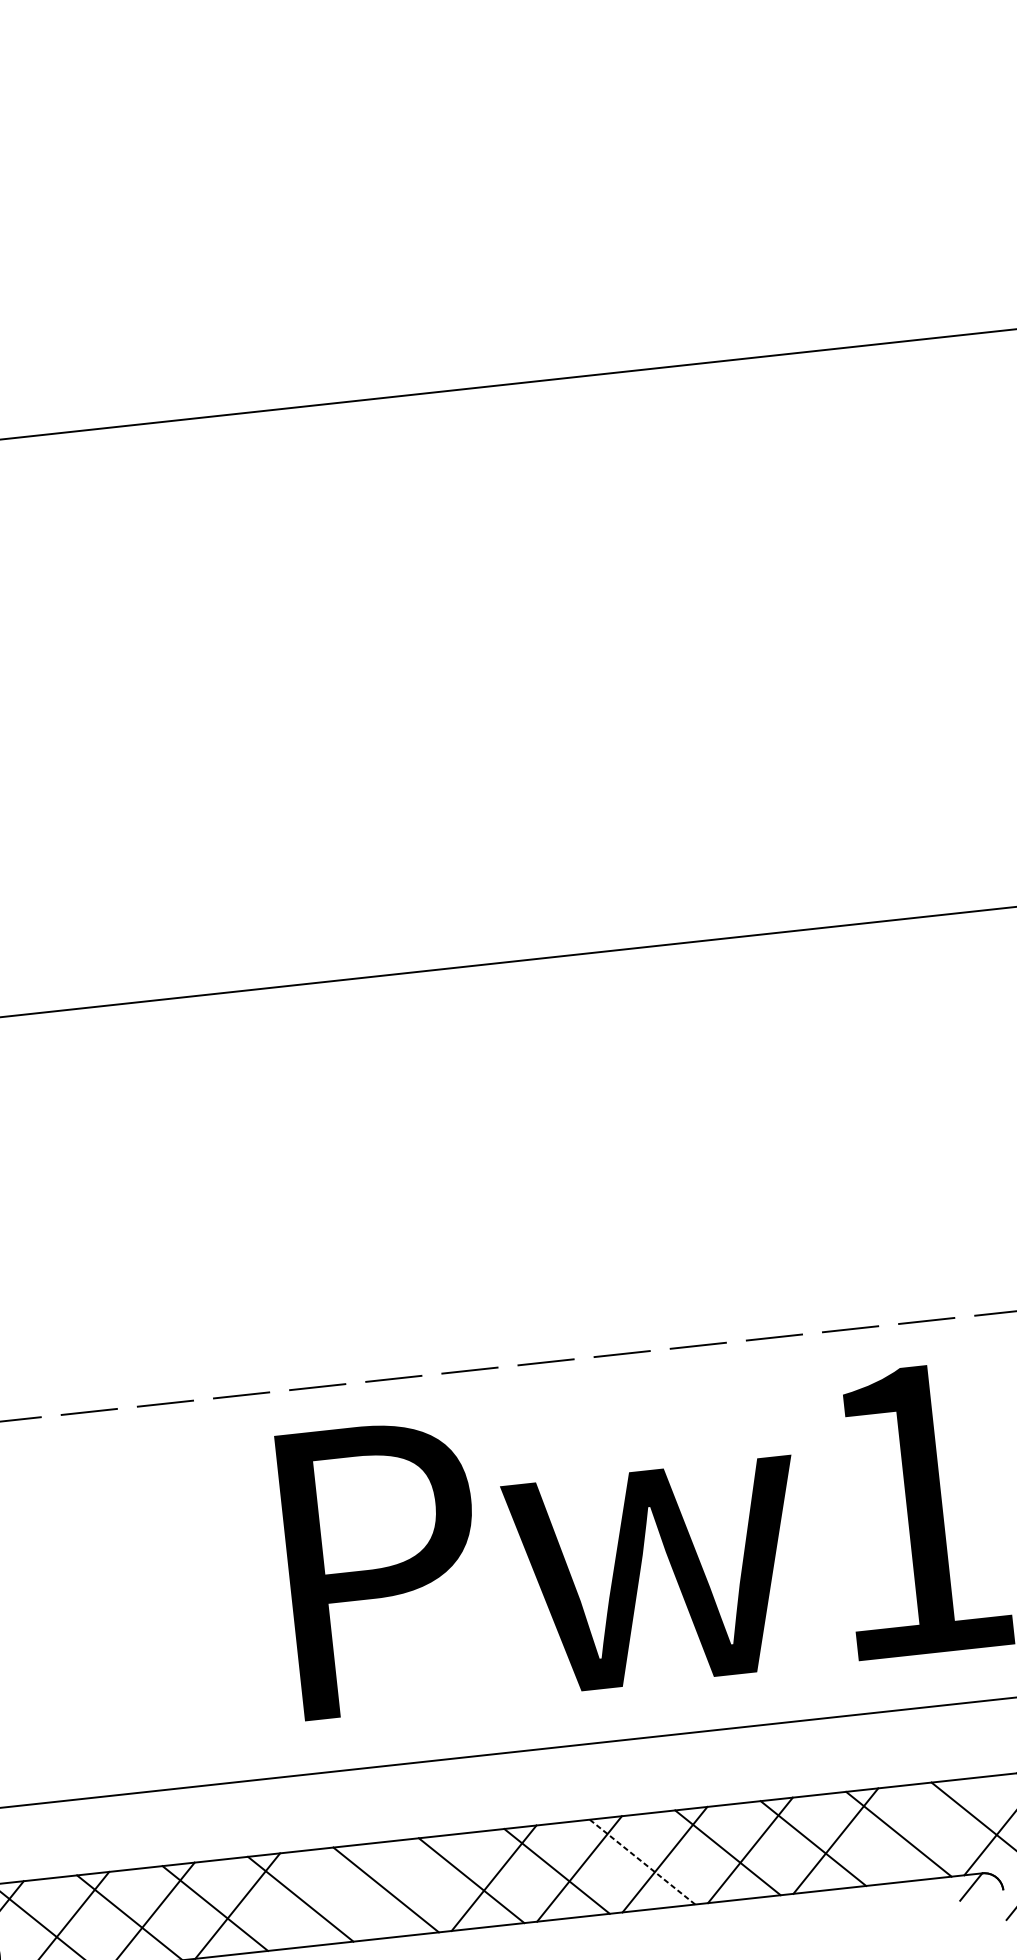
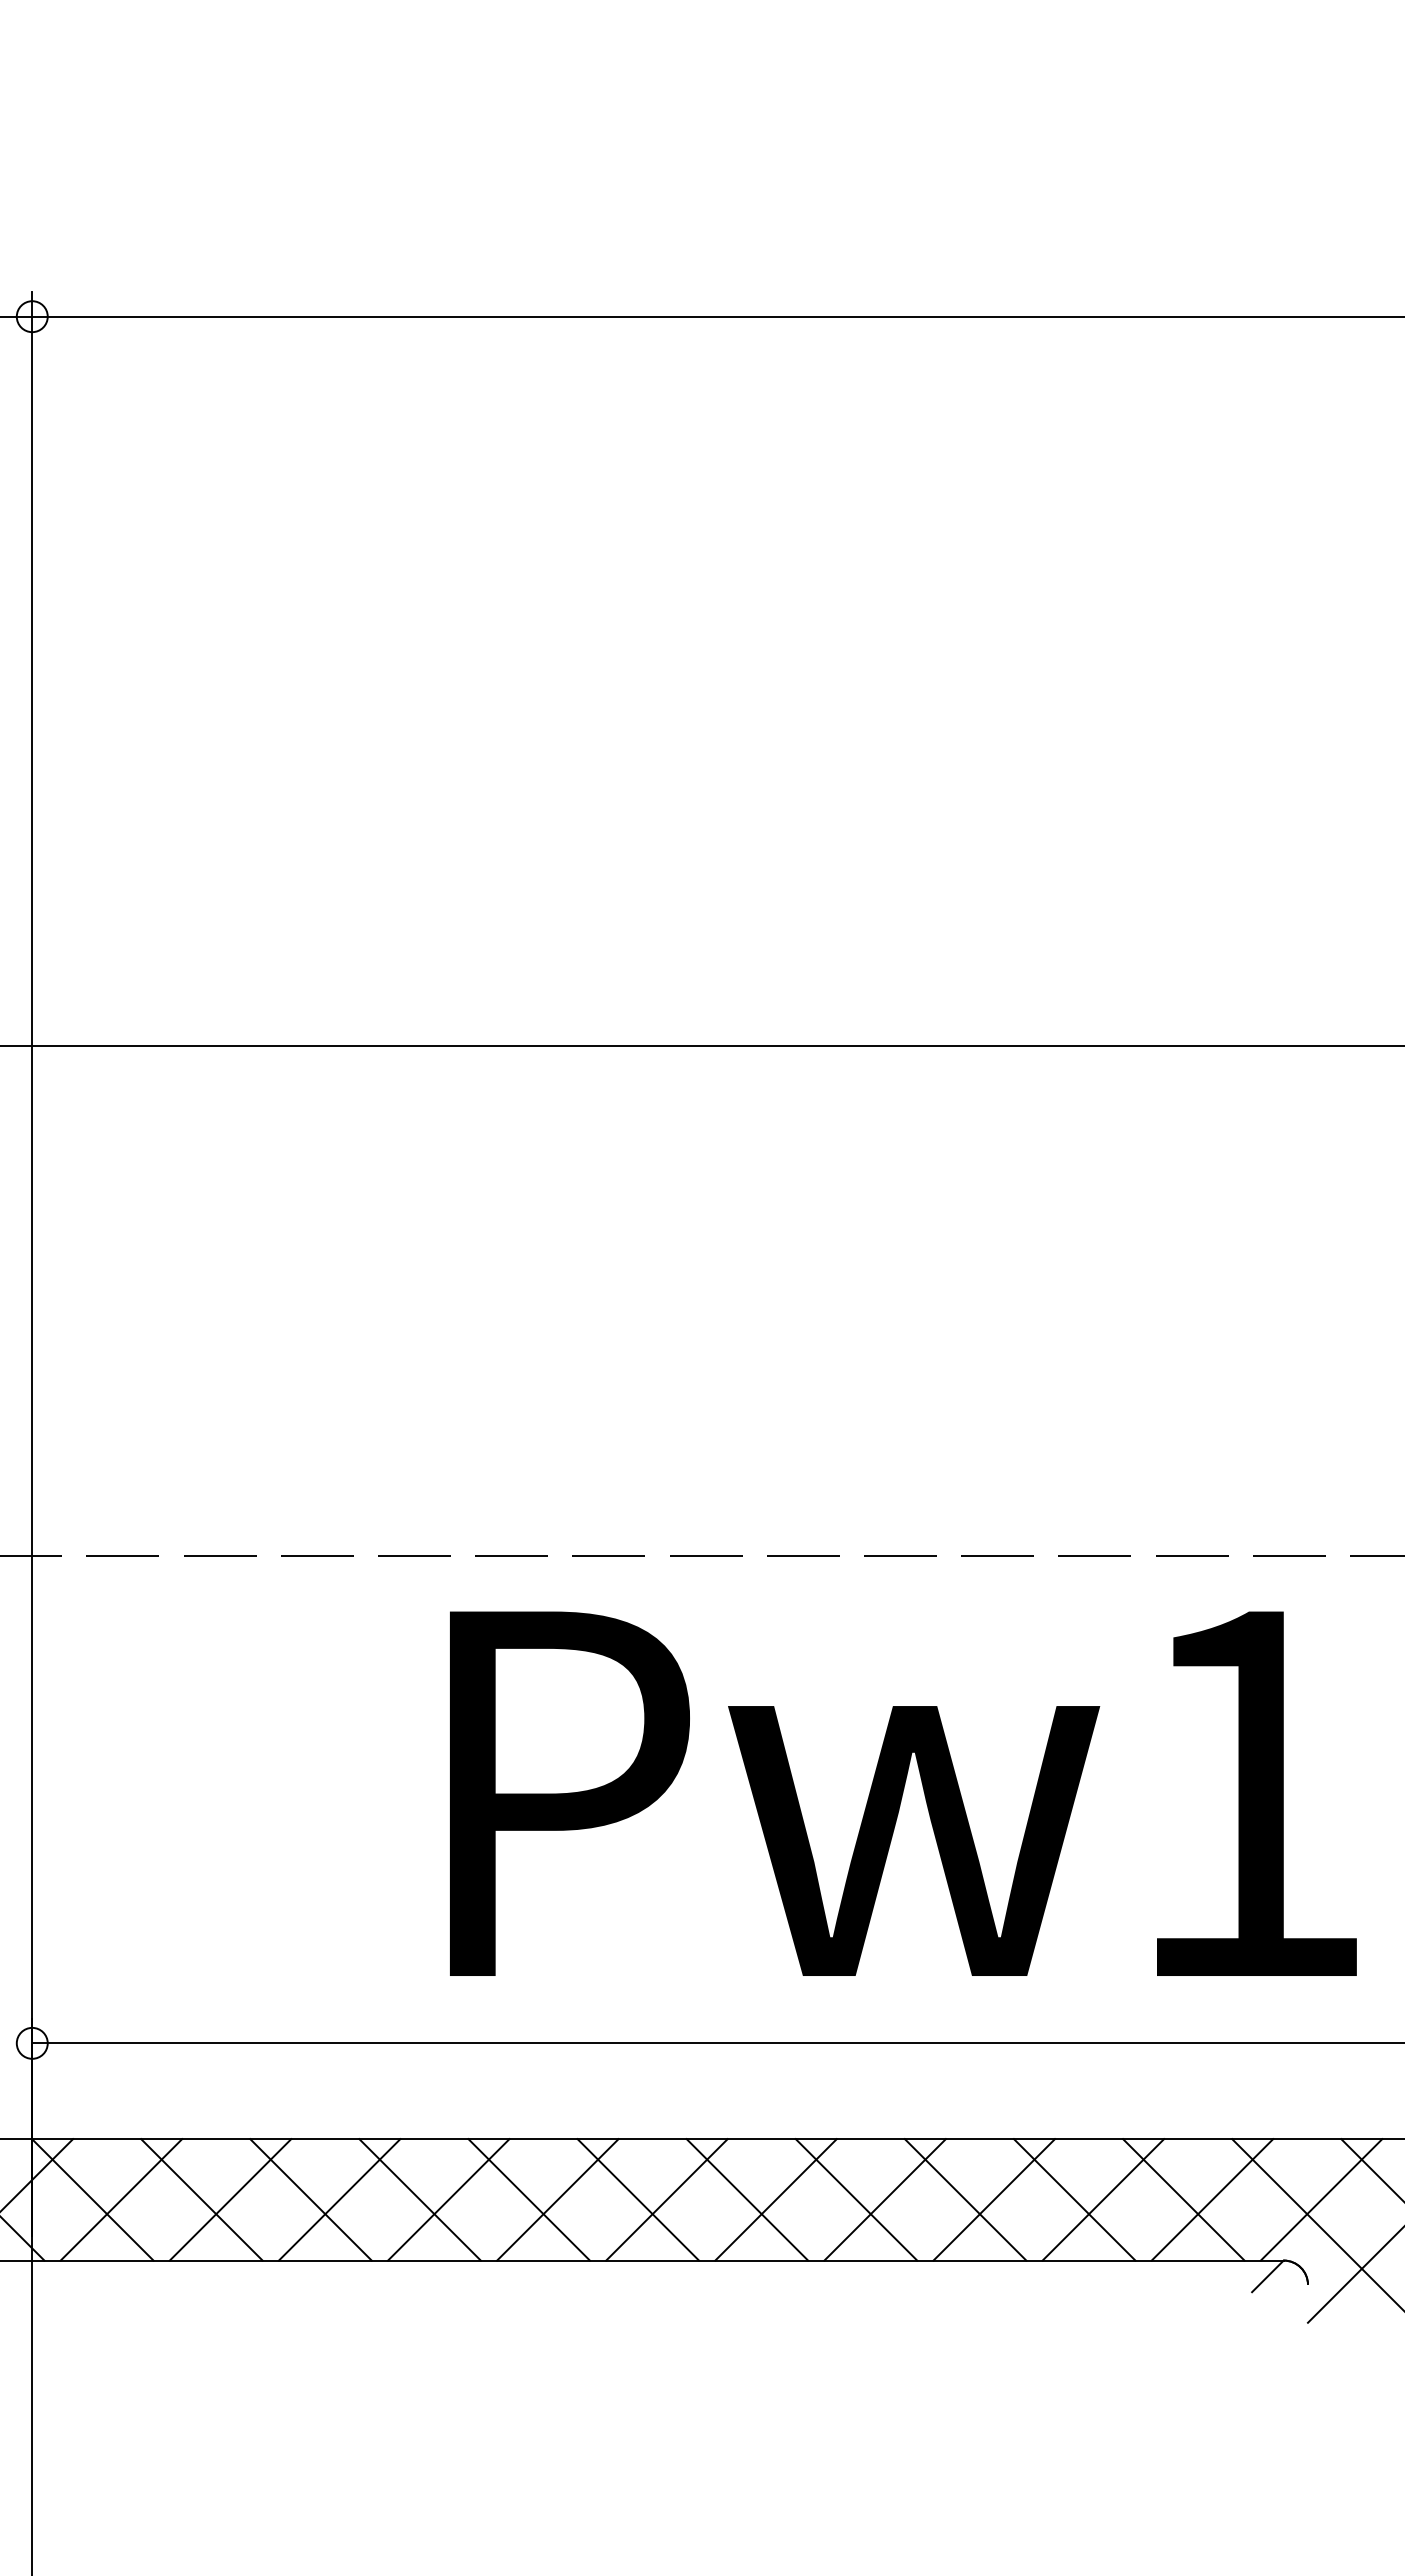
line: (921, 1831) -> (1212, 2199), added
line: (642, 1861) -> (856, 2199), dashed -> solid
line: (408, 1887) -> (557, 2199), added
line: (322, 1896) -> (448, 2199), added

